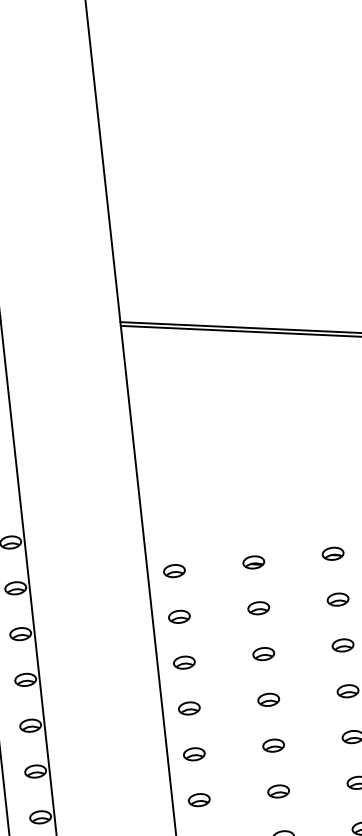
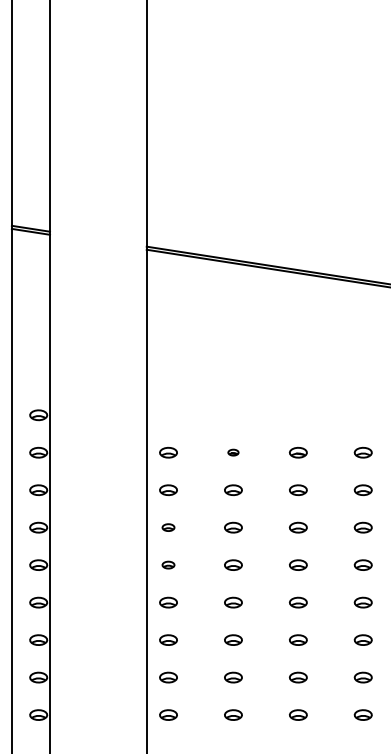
part: (253, 562) -> (233, 452), size x0.6
part: (184, 662) -> (168, 527), size x0.7
part: (189, 707) -> (168, 564), size x0.7

